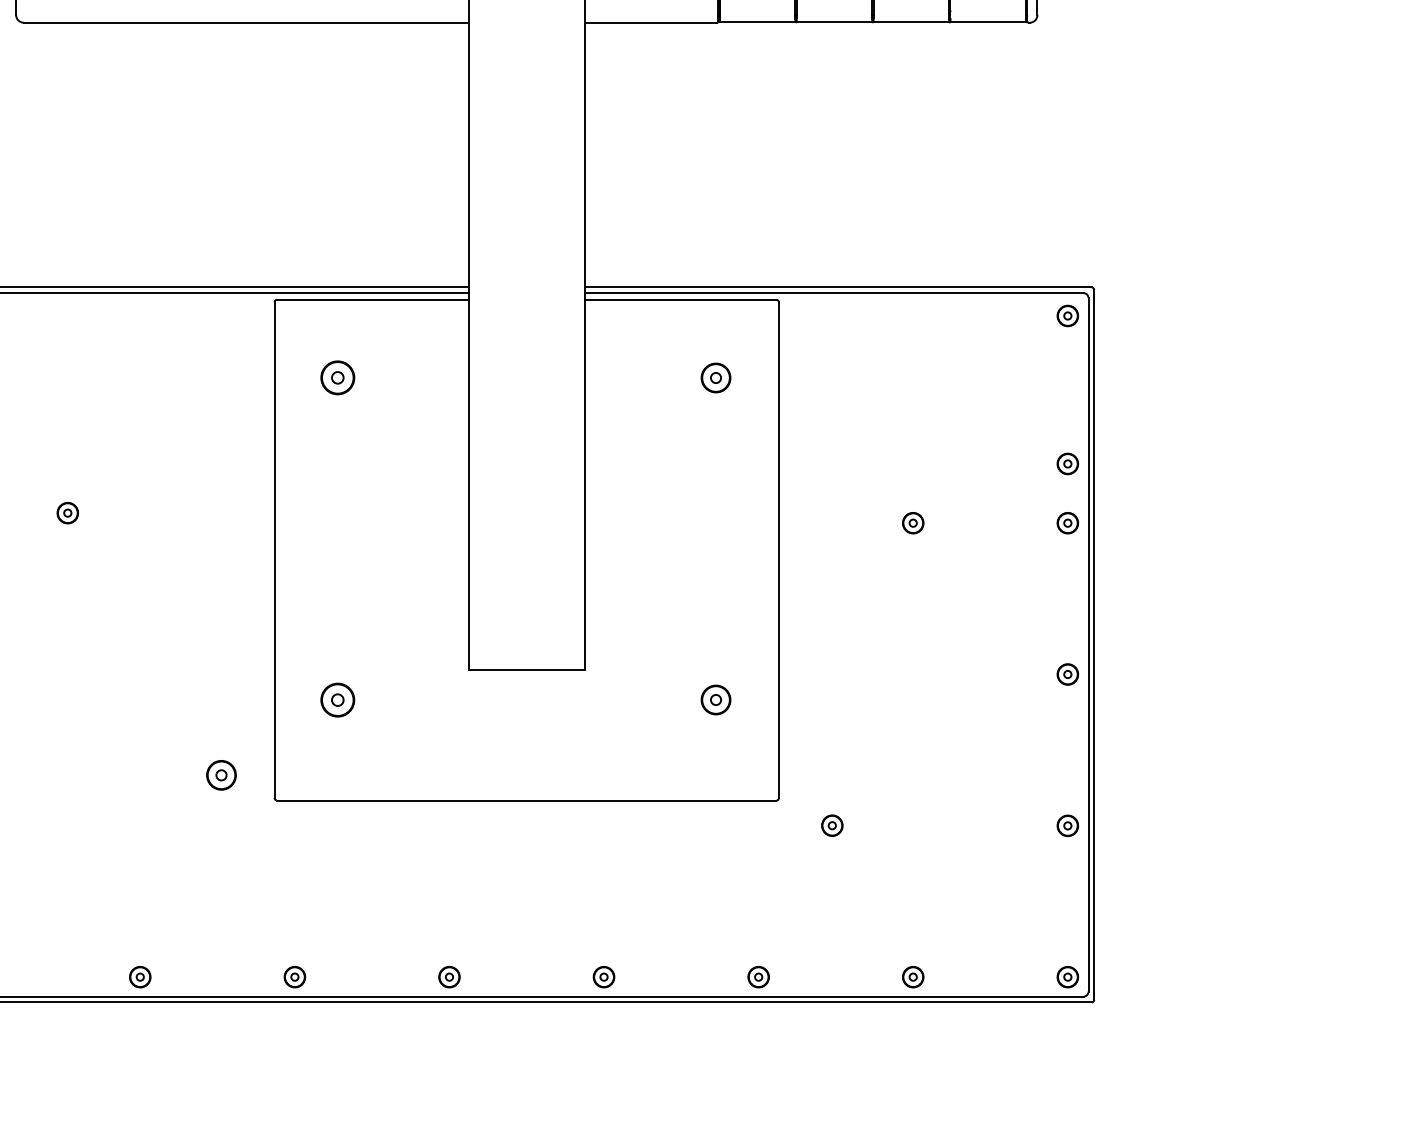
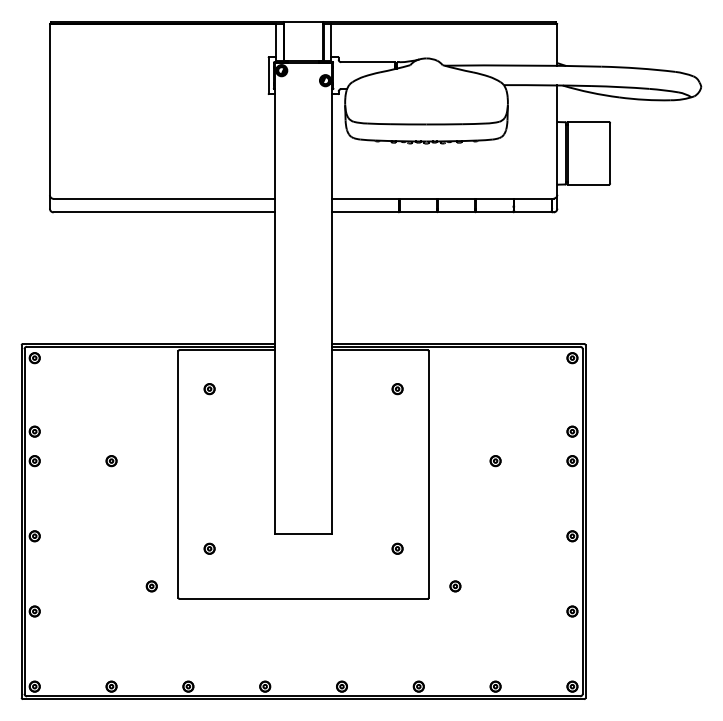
part: (337, 379) -> (209, 389), size x0.62
part: (715, 379) -> (397, 389), size x0.71
part: (67, 513) -> (111, 461), moved
part: (337, 699) -> (209, 548), size x0.62
part: (715, 699) -> (397, 548), size x0.71
part: (220, 775) -> (151, 586), size x0.71
part: (832, 825) -> (455, 586), moved

